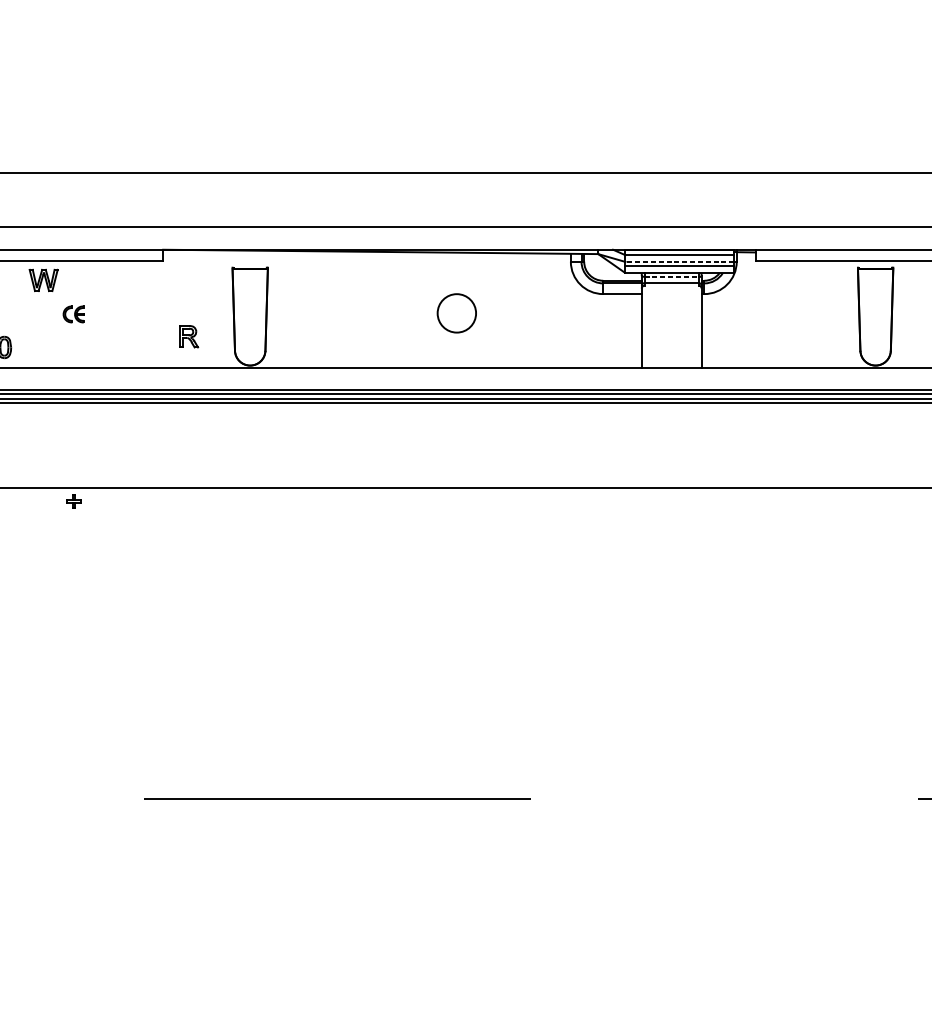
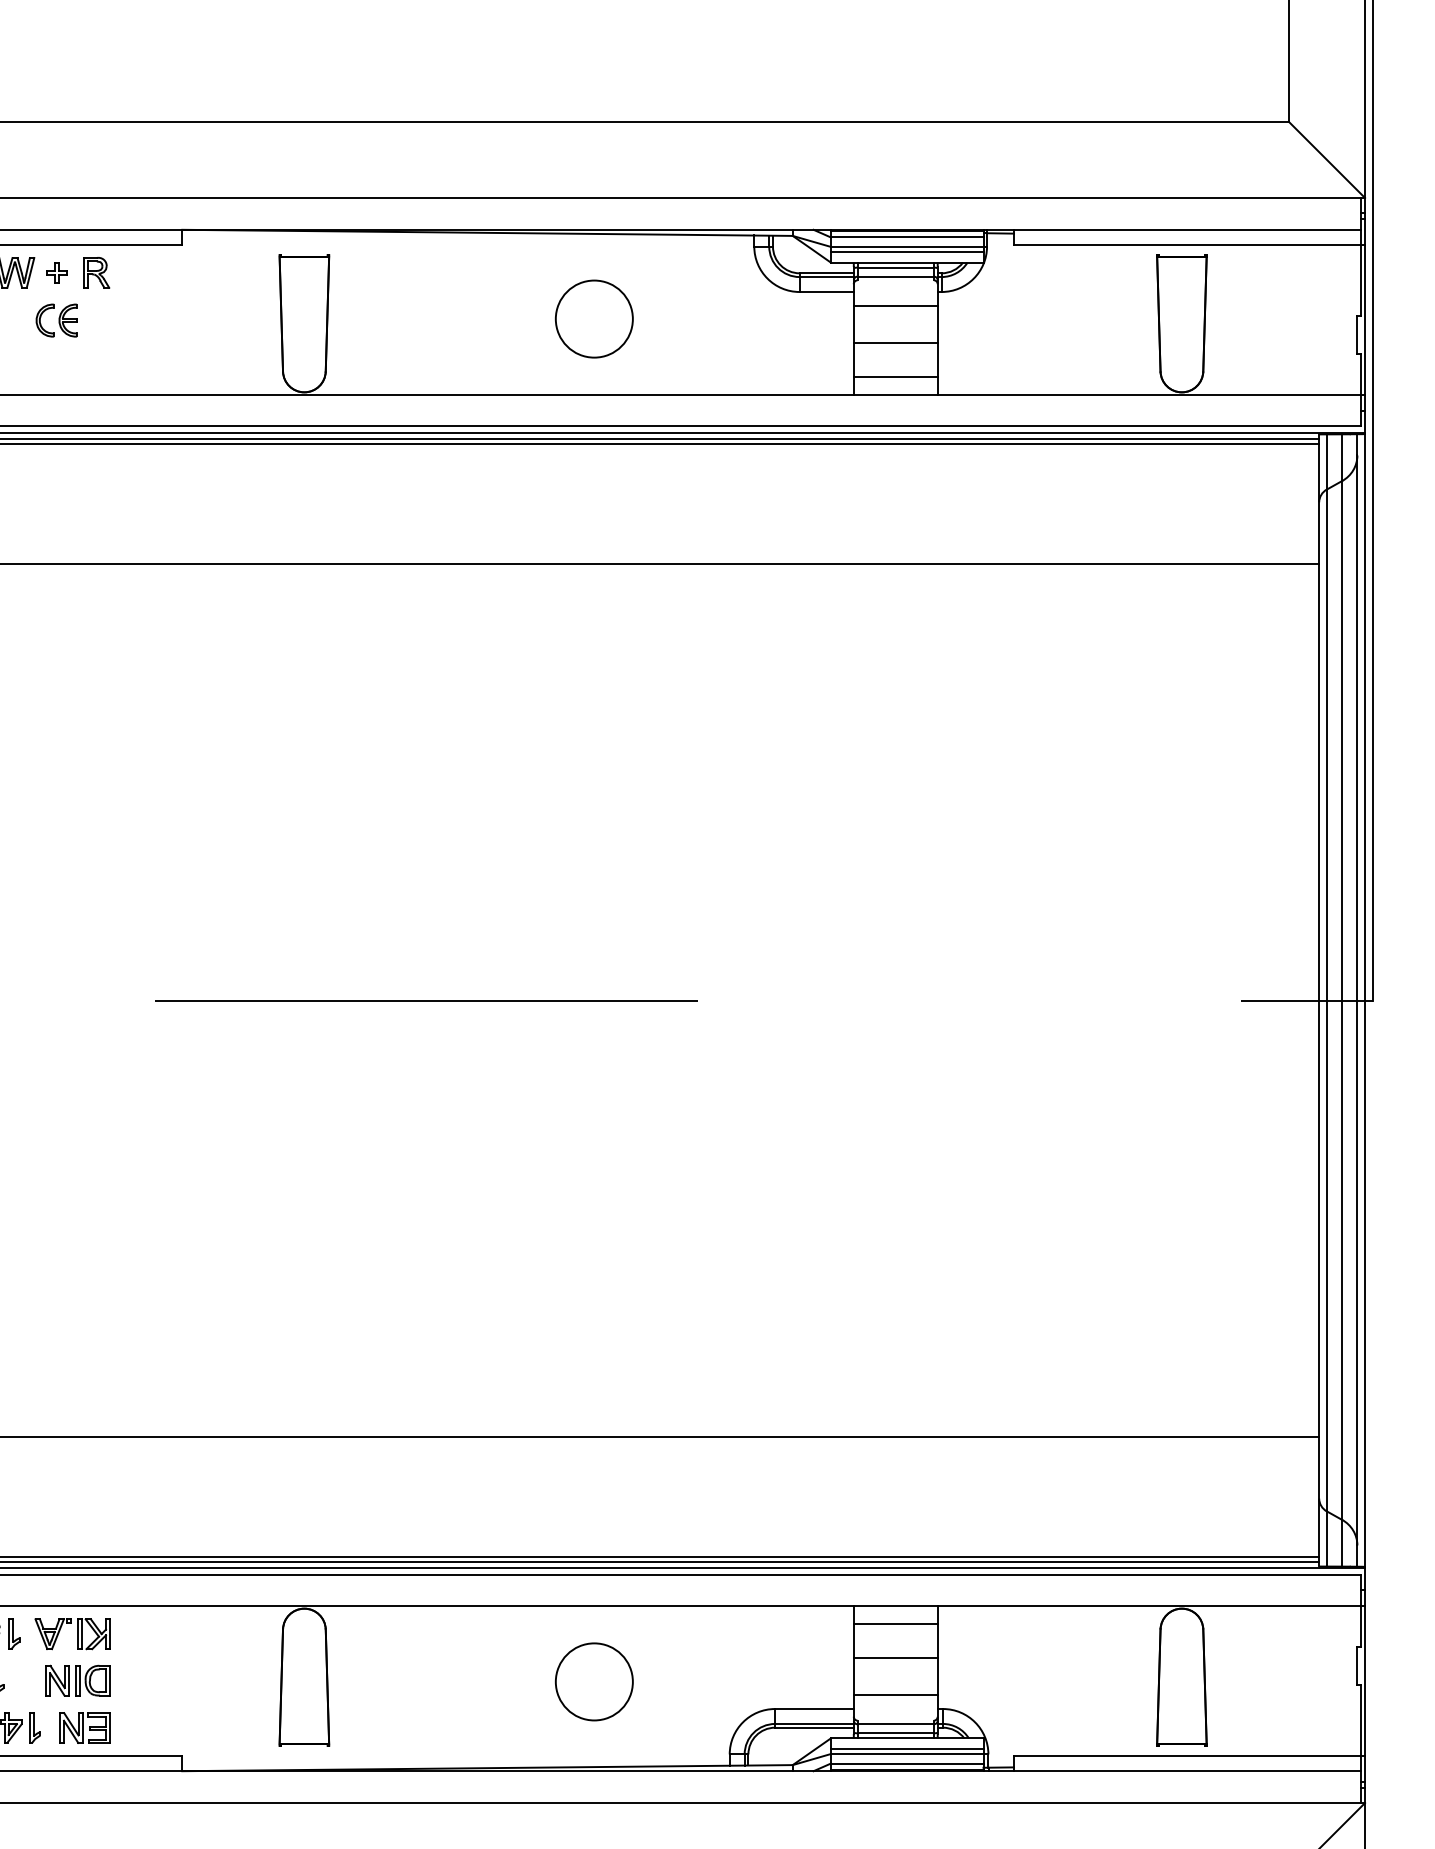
line: (679, 261) -> (906, 246), dashed -> solid
line: (672, 276) -> (896, 267), dashed -> solid
line: (671, 304) -> (895, 306), added
circle: (456, 312) -> (593, 318), size x1.43
part: (73, 314) -> (56, 320), size x1.43
line: (671, 330) -> (895, 343), added
part: (189, 336) -> (96, 272), moved
line: (671, 354) -> (895, 376), added
part: (73, 501) -> (56, 272), moved

